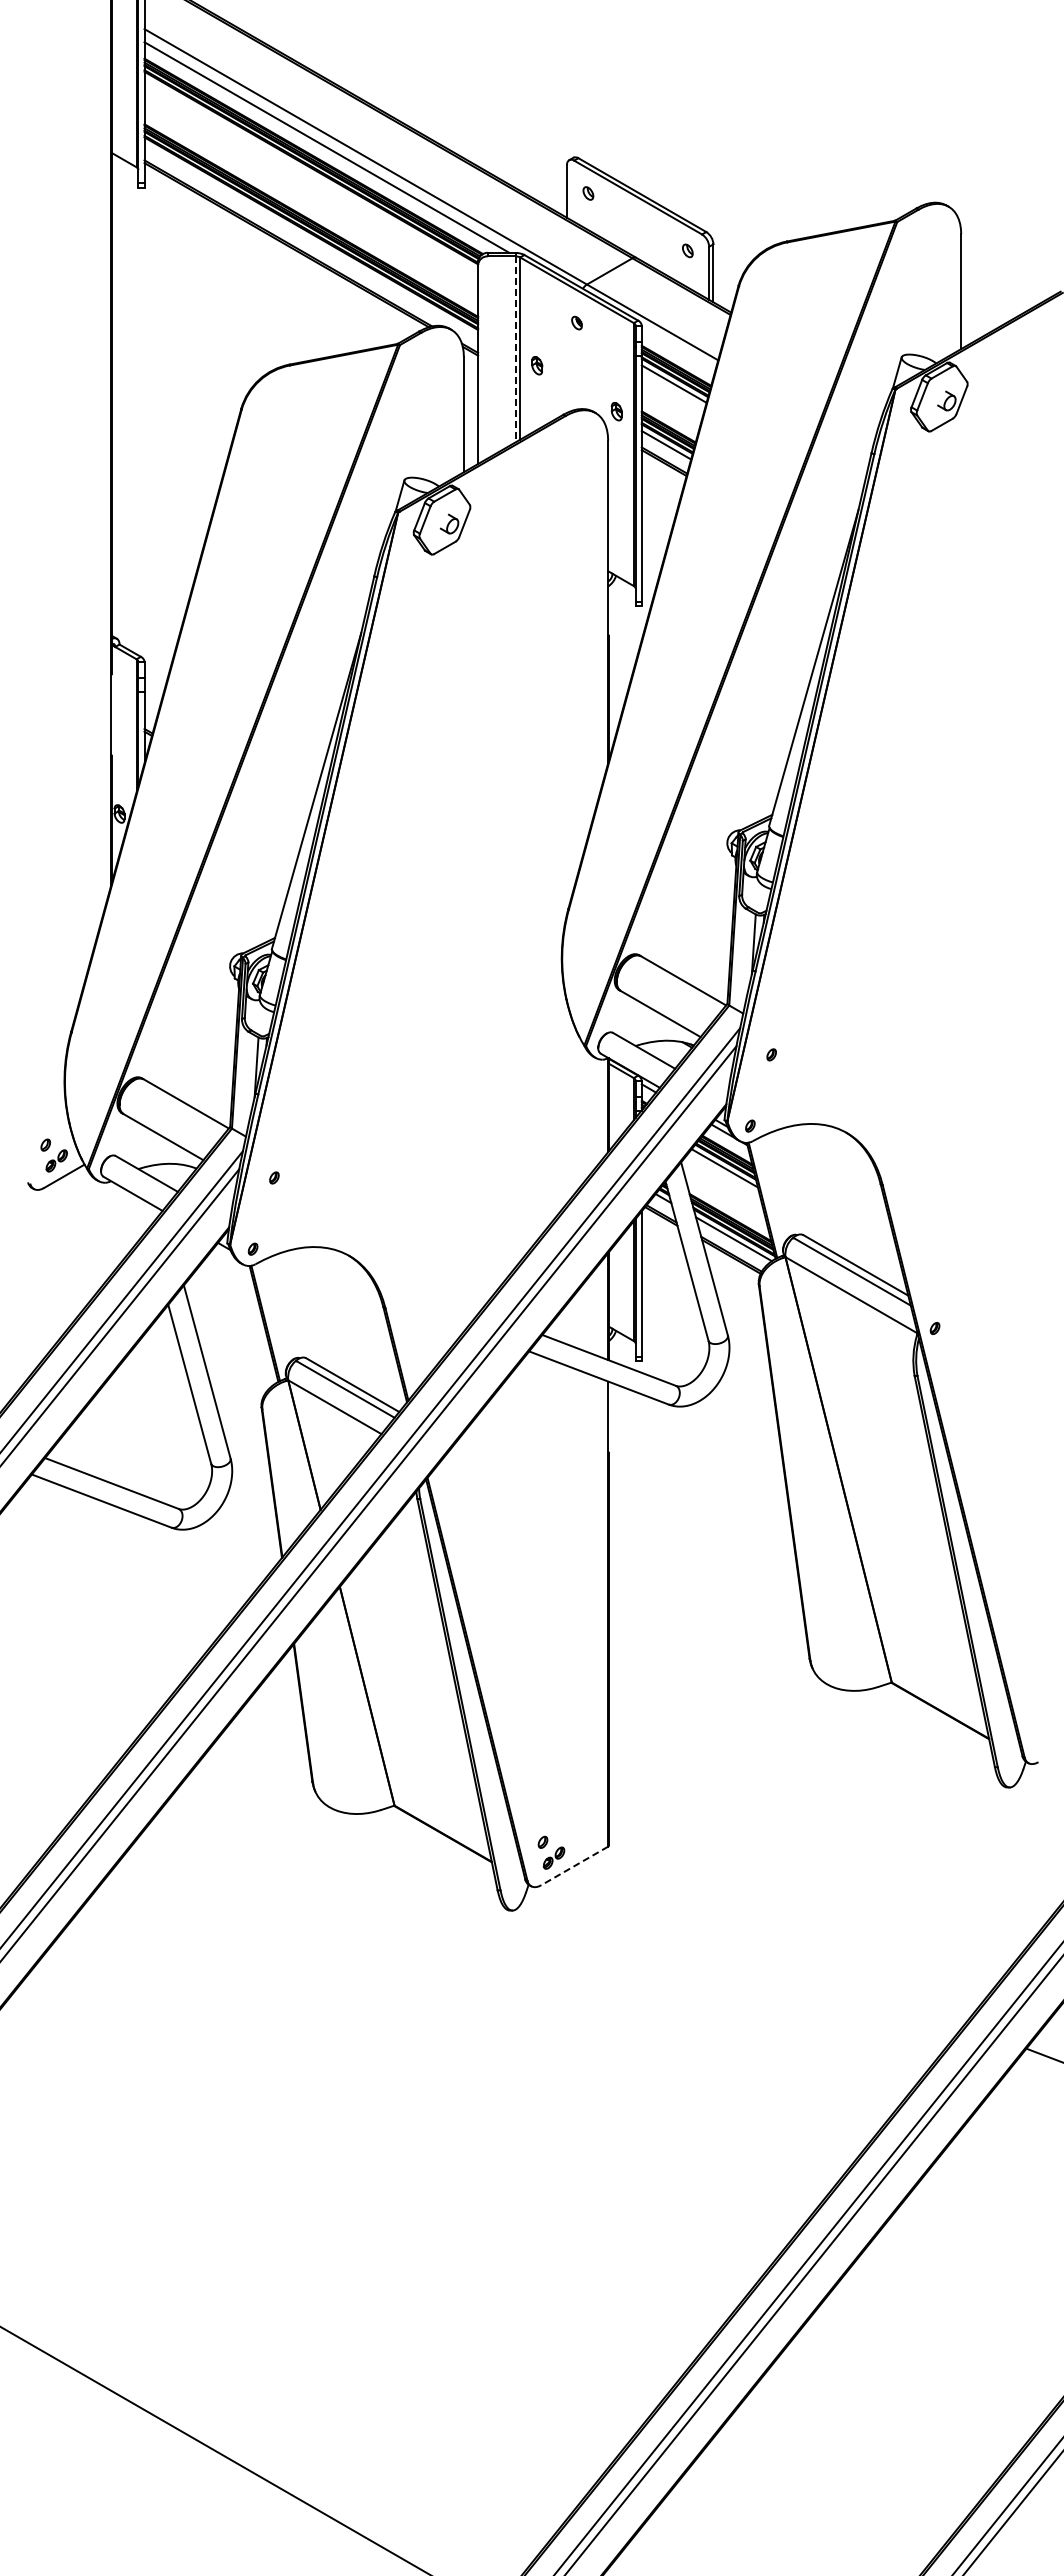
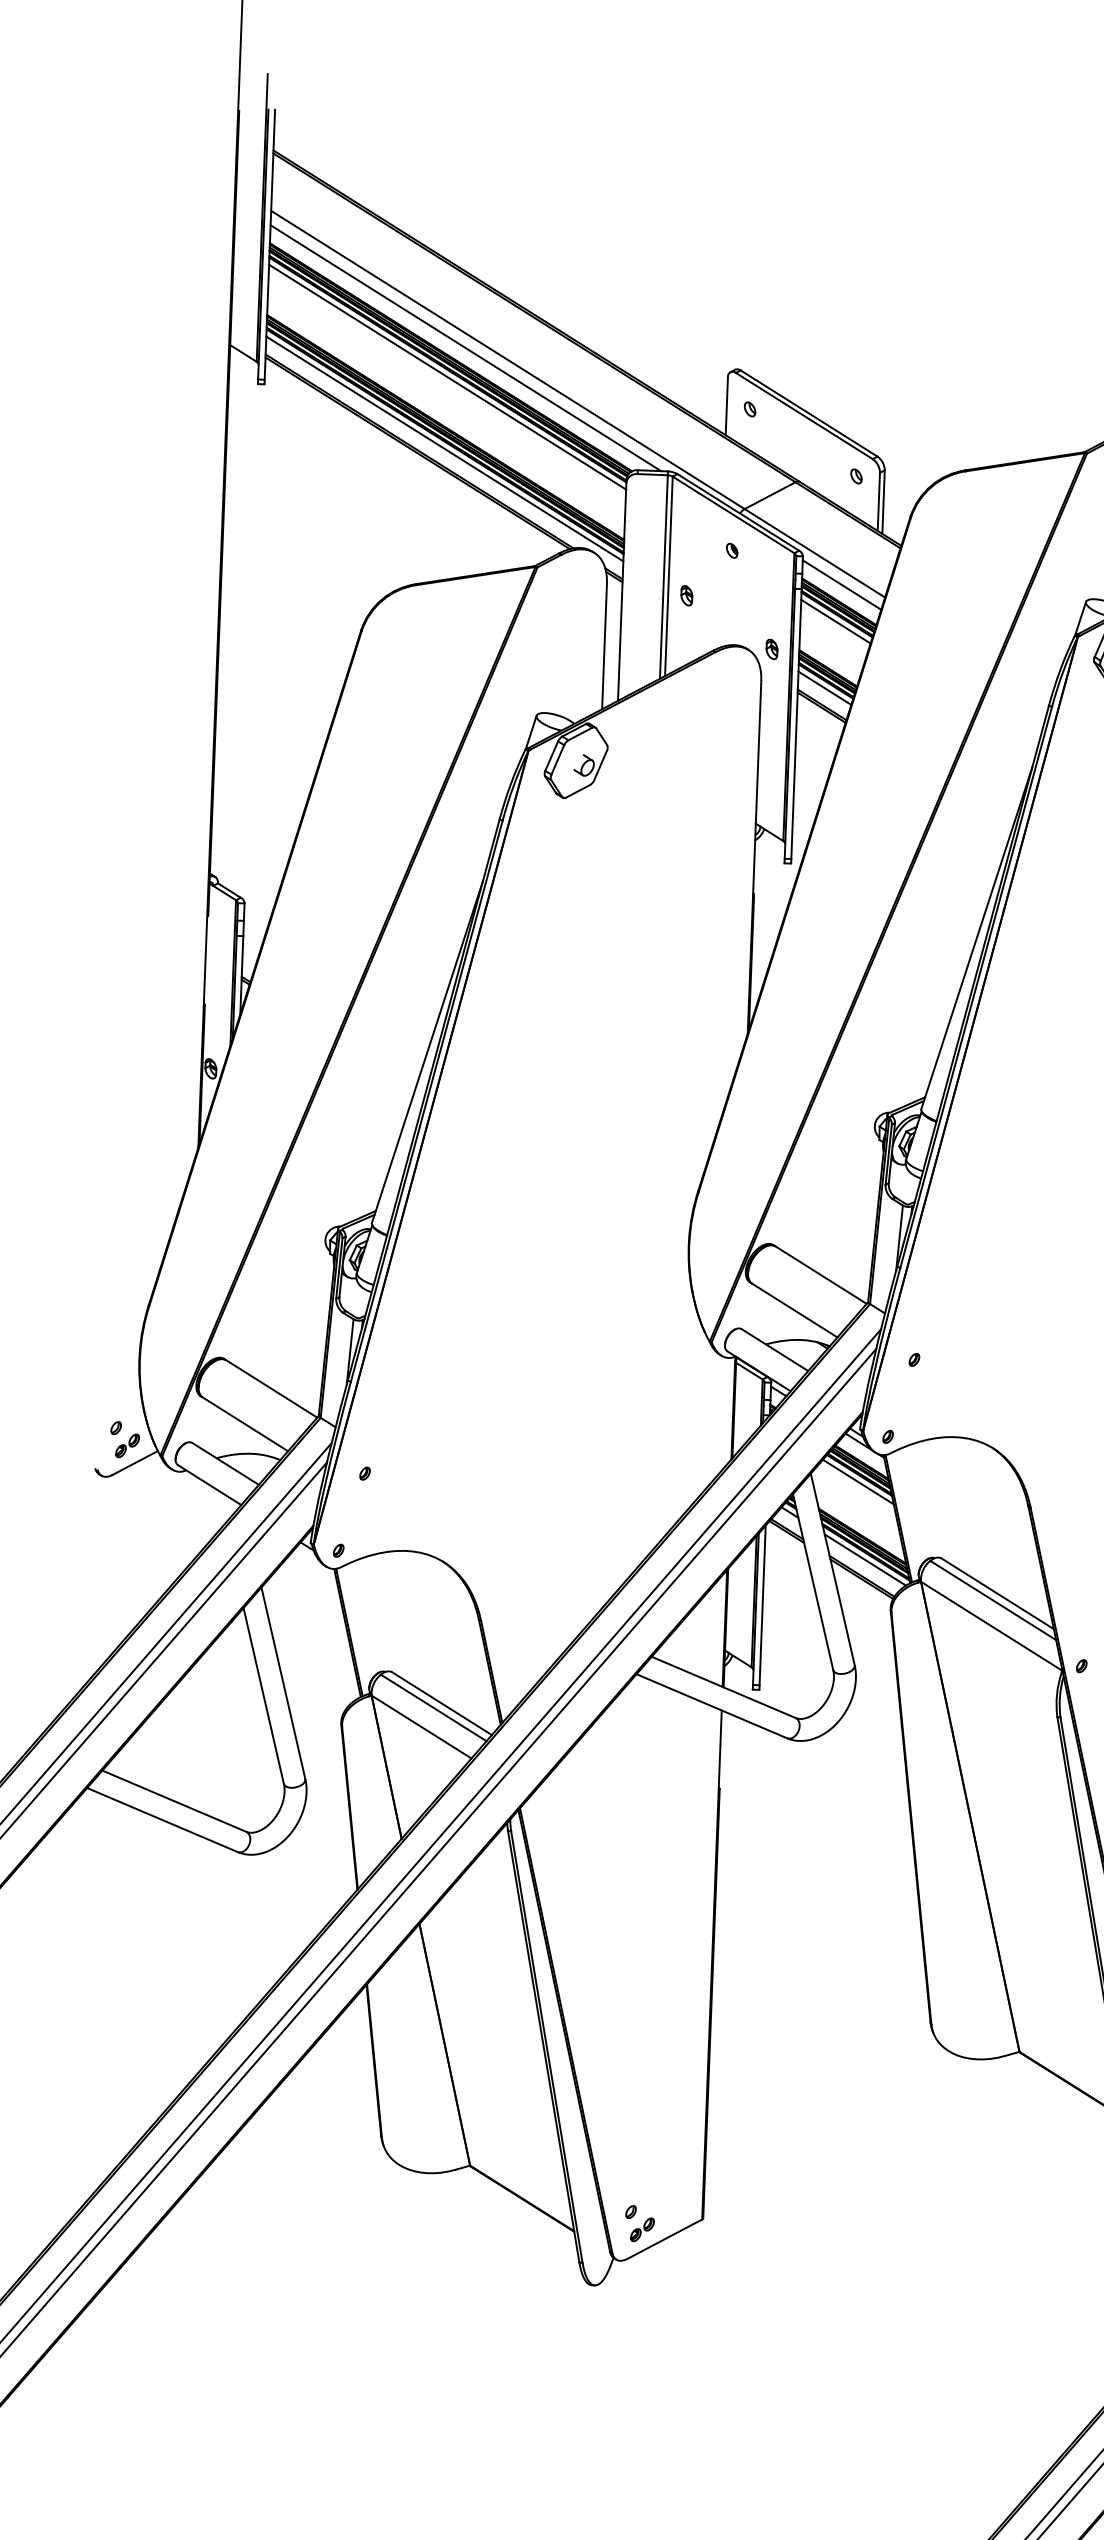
line: (311, 174) -> (447, 377), added
line: (311, 239) -> (445, 448), added
line: (515, 349) -> (663, 577), dashed -> solid
line: (678, 350) -> (842, 585), added
line: (574, 1865) -> (664, 2238), dashed -> solid

